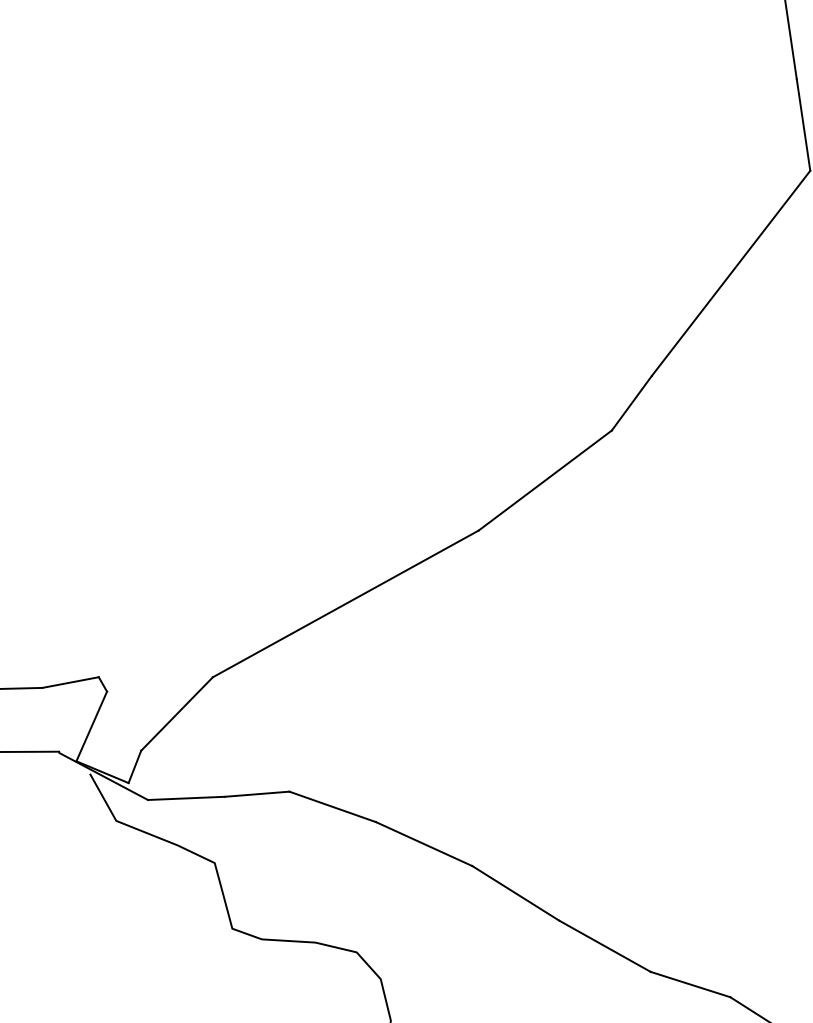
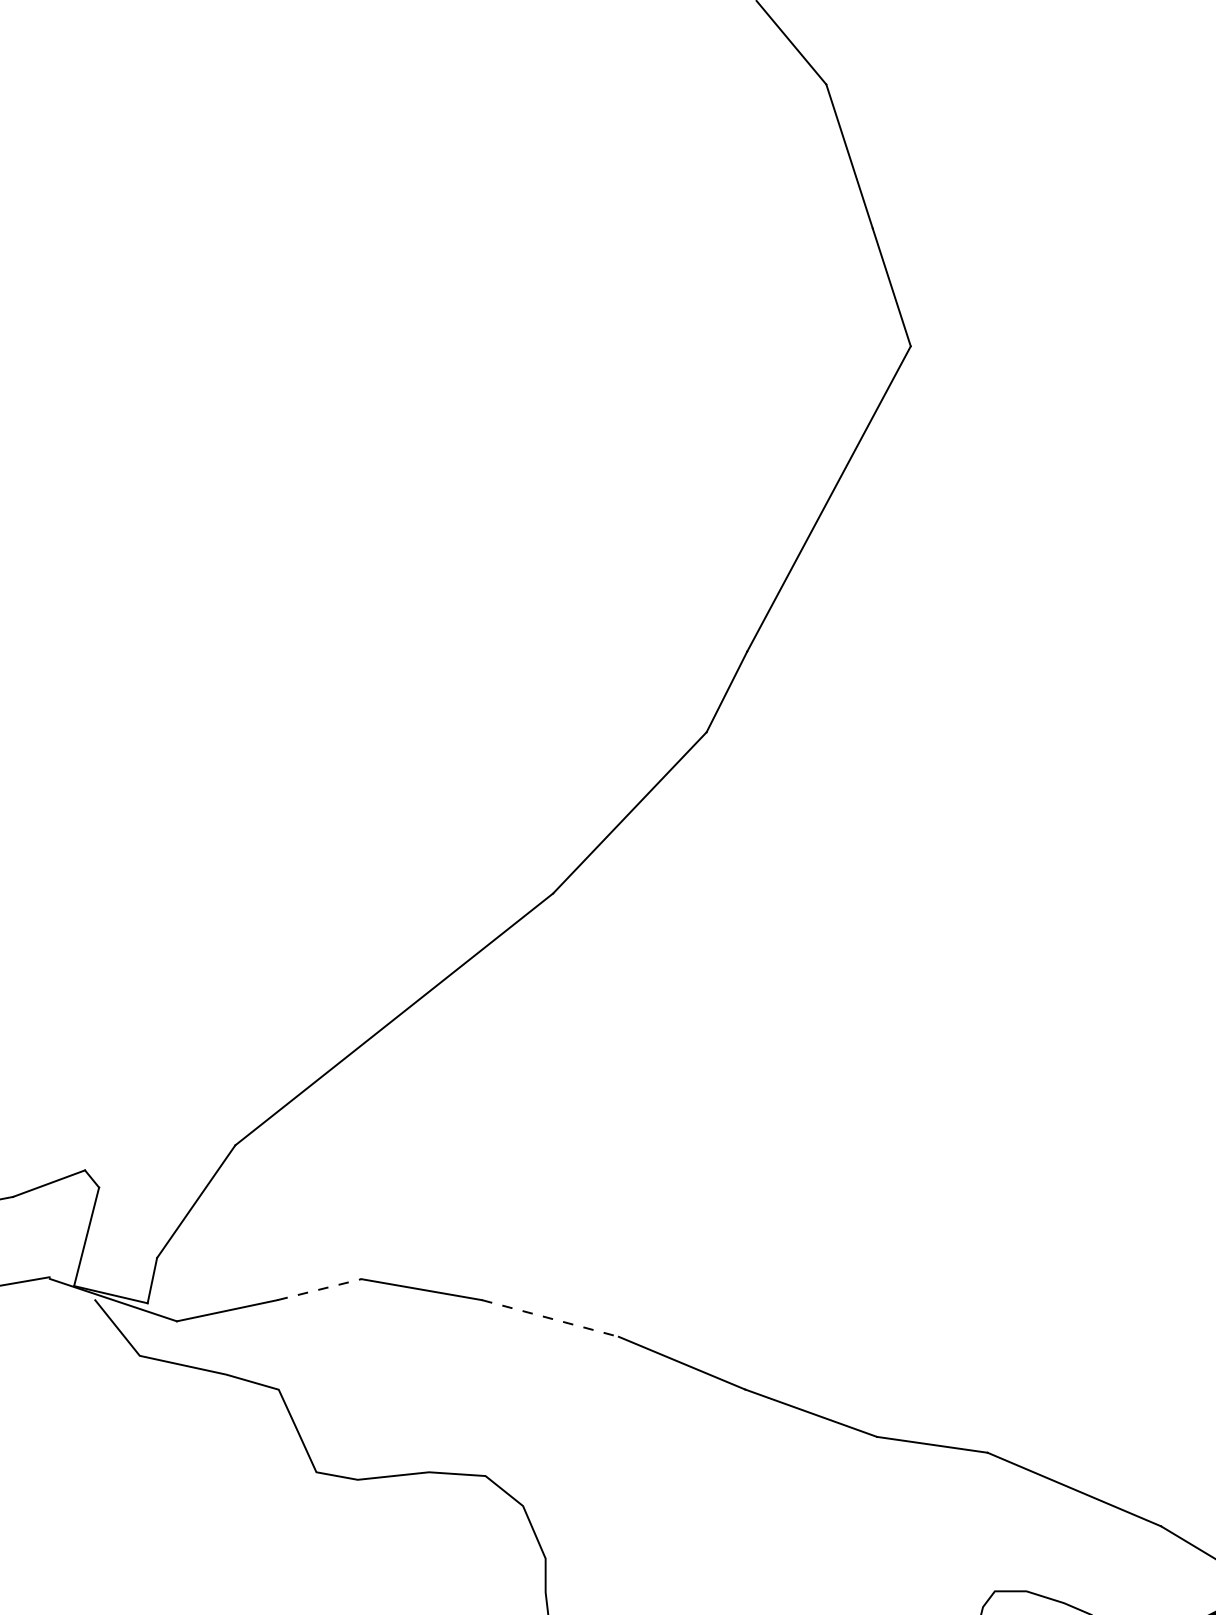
line: (257, 794) -> (319, 1289), solid -> dashed
line: (424, 844) -> (550, 1318), solid -> dashed

